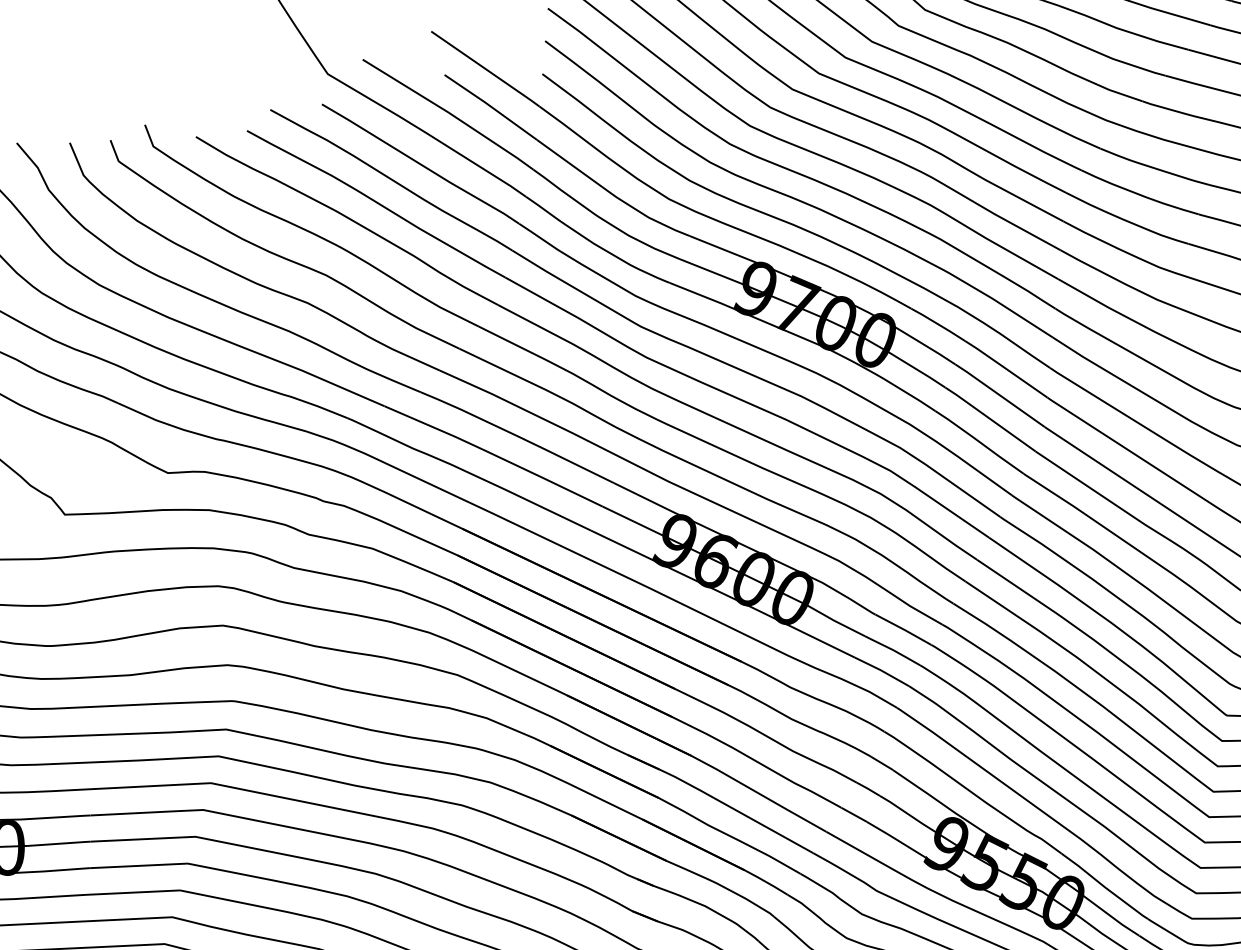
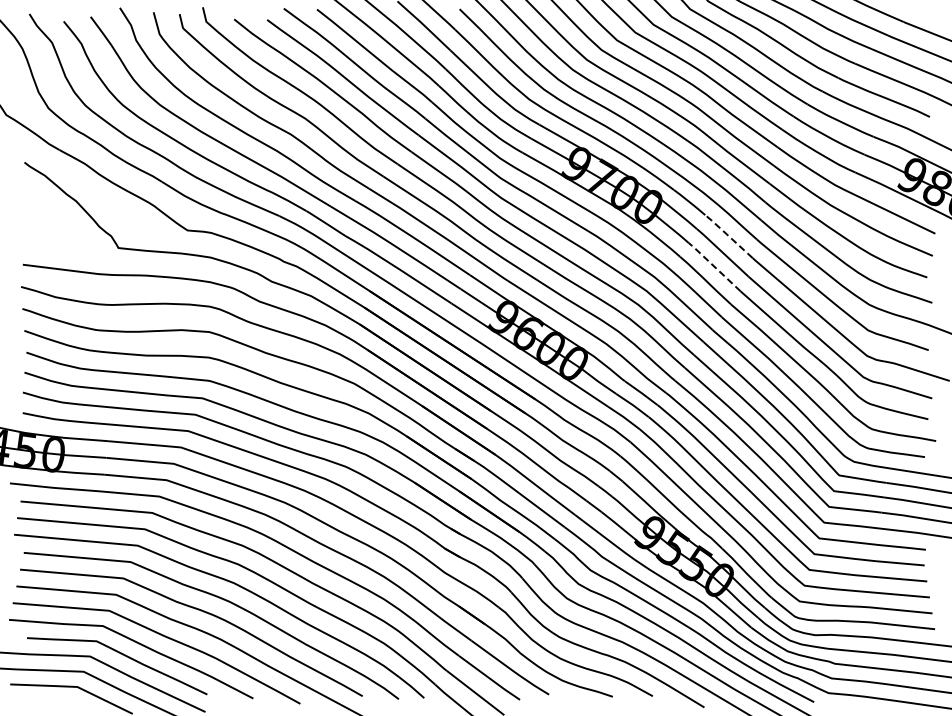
line: (1003, 367) -> (727, 235), solid -> dashed
line: (988, 417) -> (713, 265), solid -> dashed

